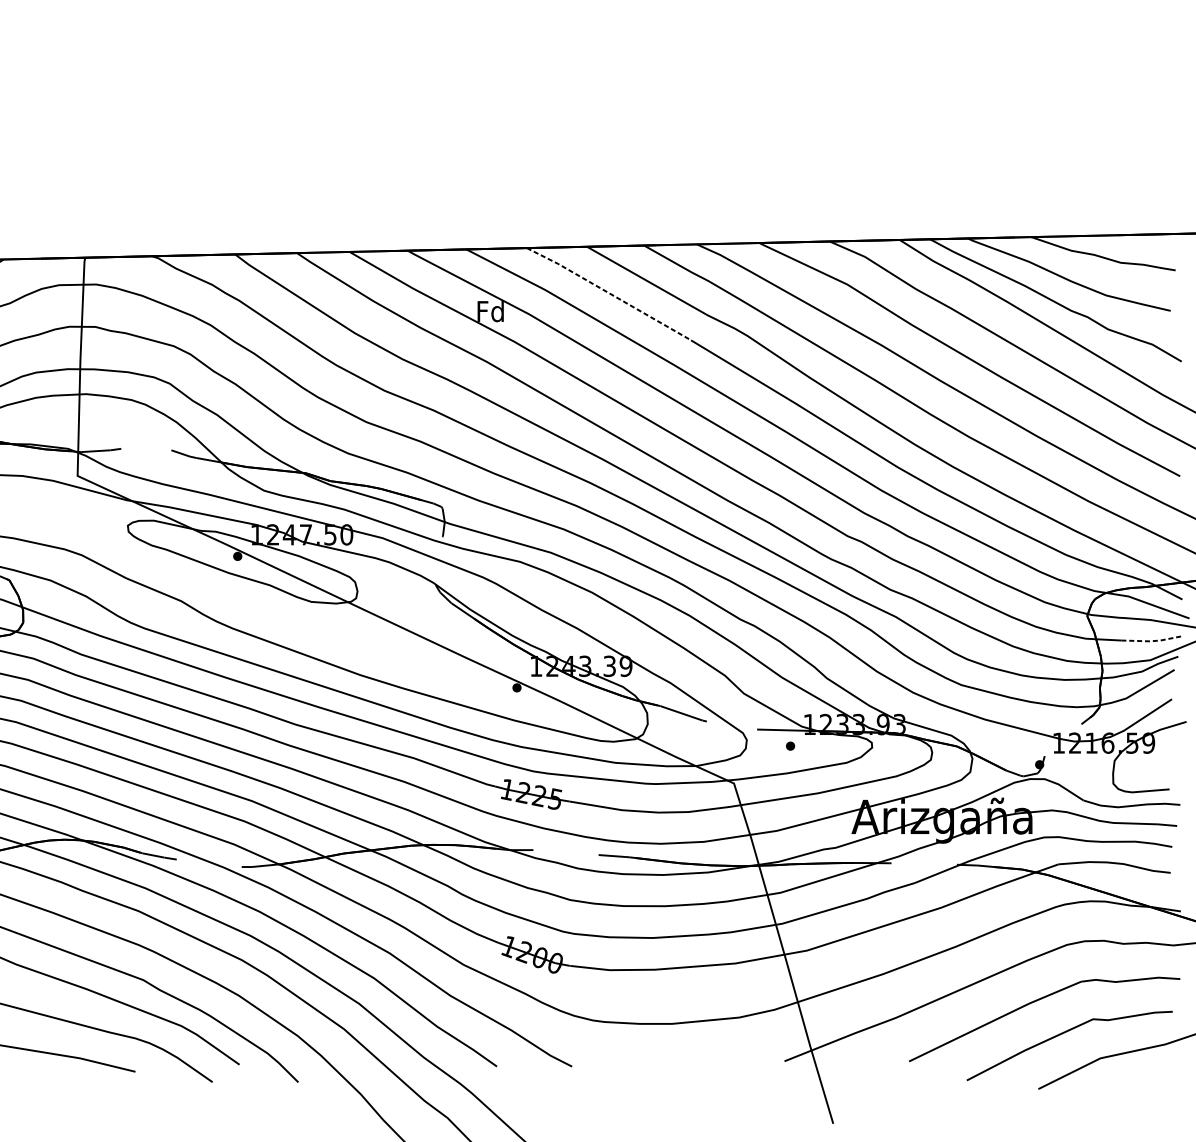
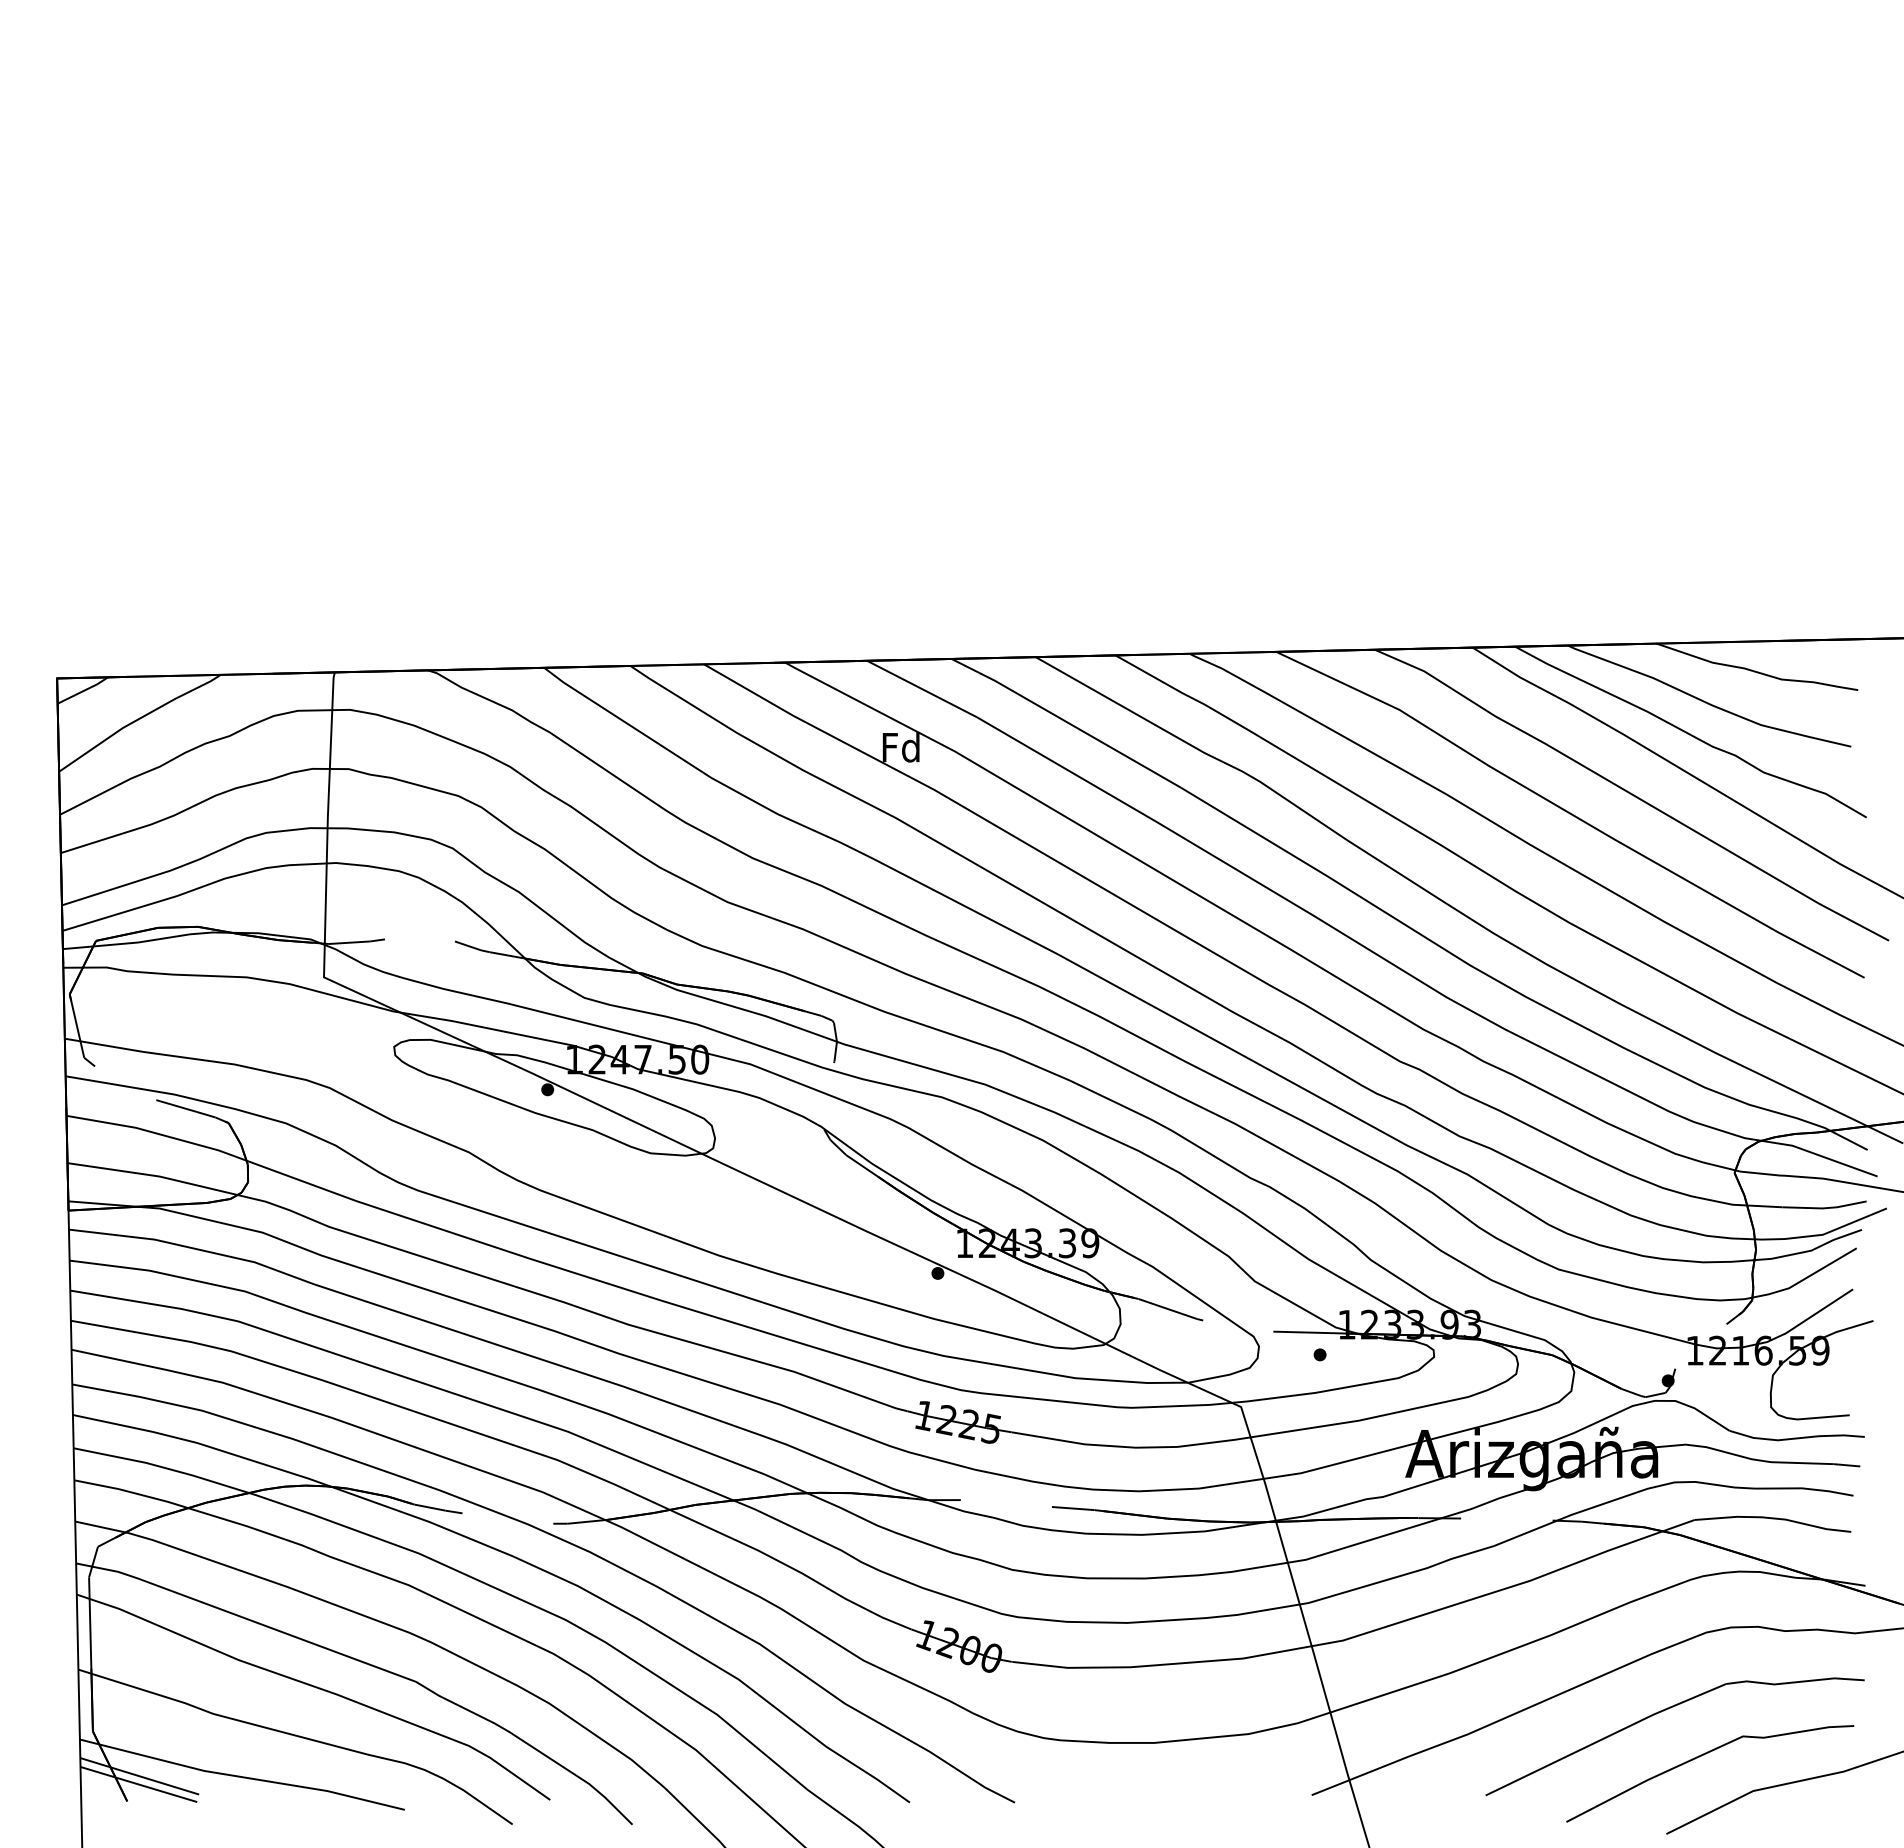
line: (609, 293) -> (1066, 722), dashed -> solid
line: (1151, 641) -> (1824, 1208), dashed -> solid

